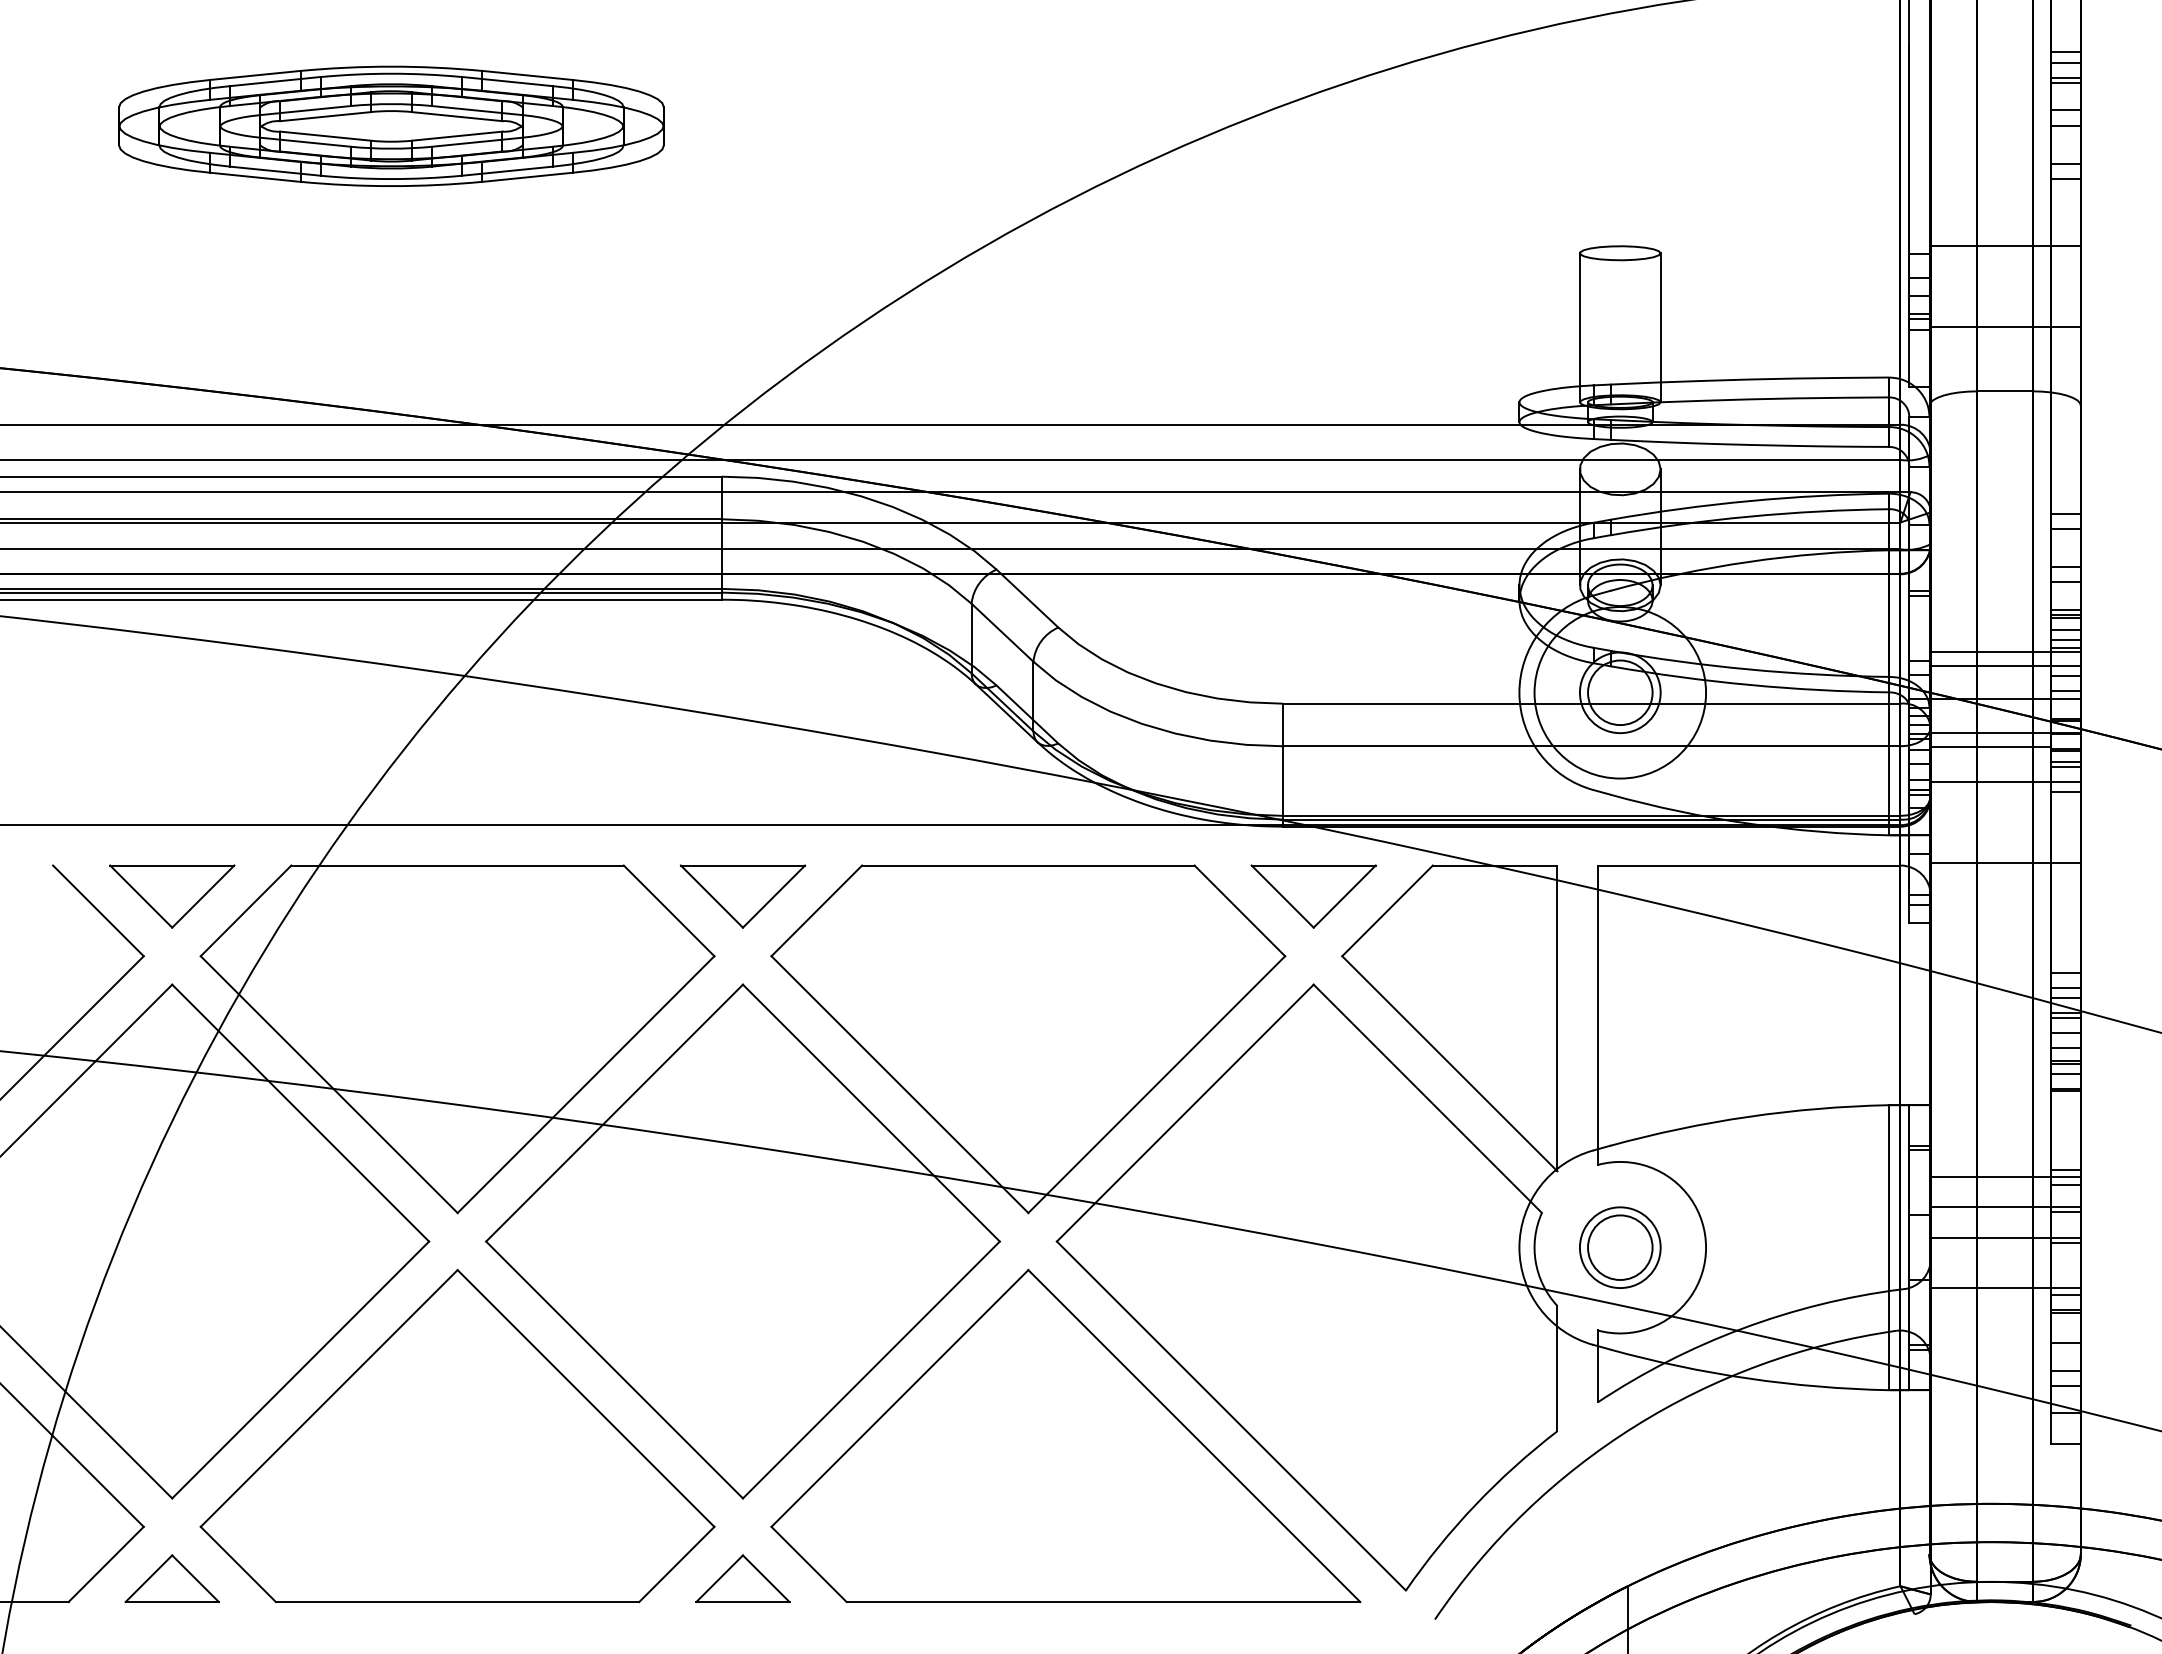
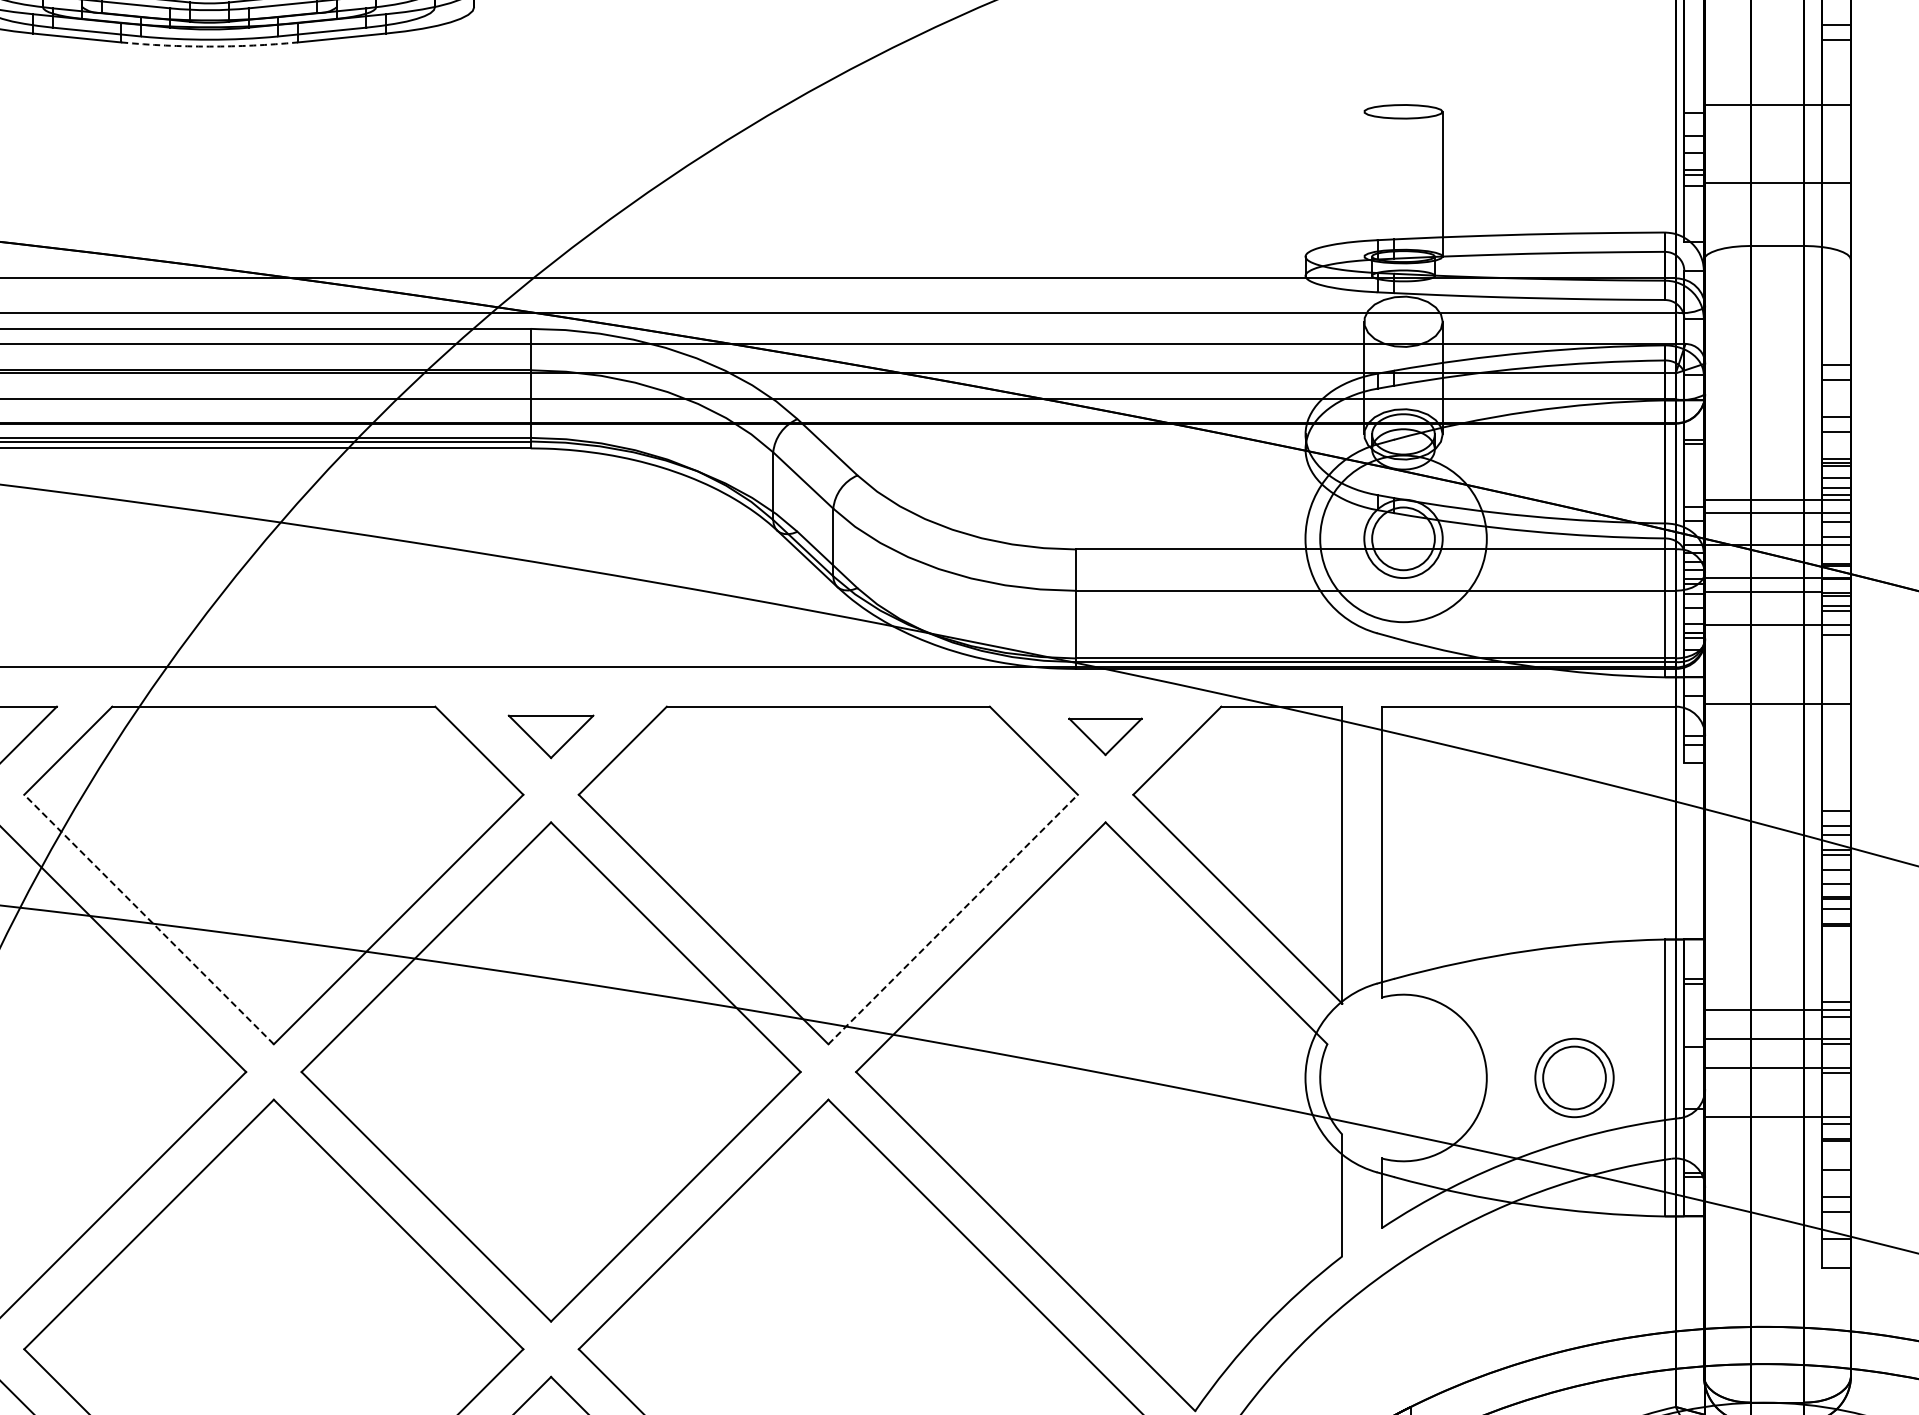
arc: (391, 186) -> (209, 46), solid -> dashed
line: (1579, 327) -> (1363, 183), removed
part: (742, 896) -> (550, 736), size x0.7
part: (1313, 896) -> (1105, 736), size x0.6
line: (329, 1084) -> (149, 919), solid -> dashed
line: (1156, 1084) -> (952, 919), solid -> dashed
part: (1620, 1247) -> (1574, 1077), moved

